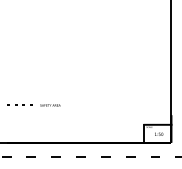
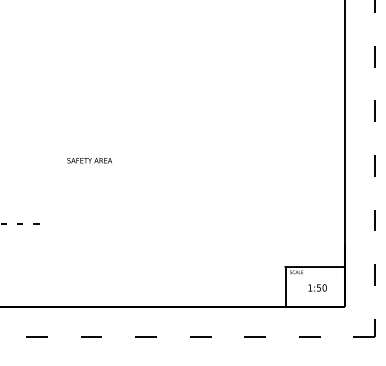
text: (50, 105) -> (89, 160), moved

